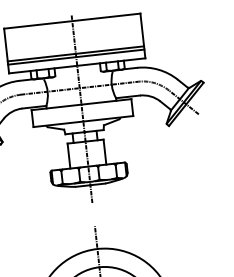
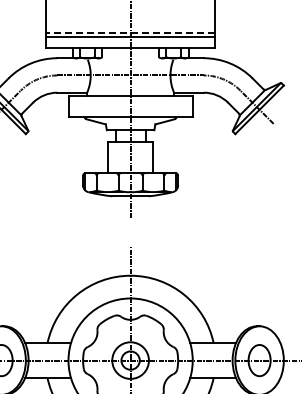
line: (75, 53) -> (130, 32), solid -> dashed

